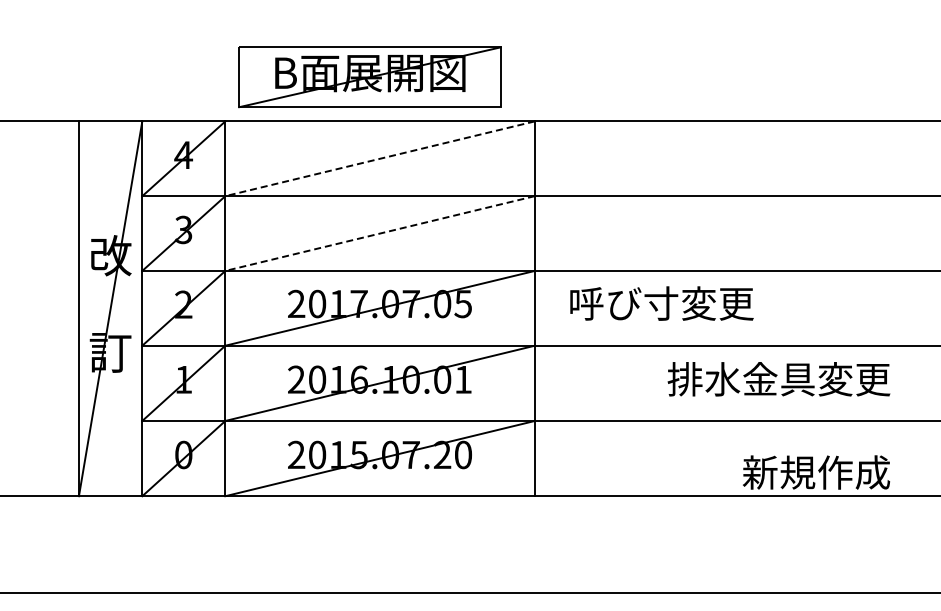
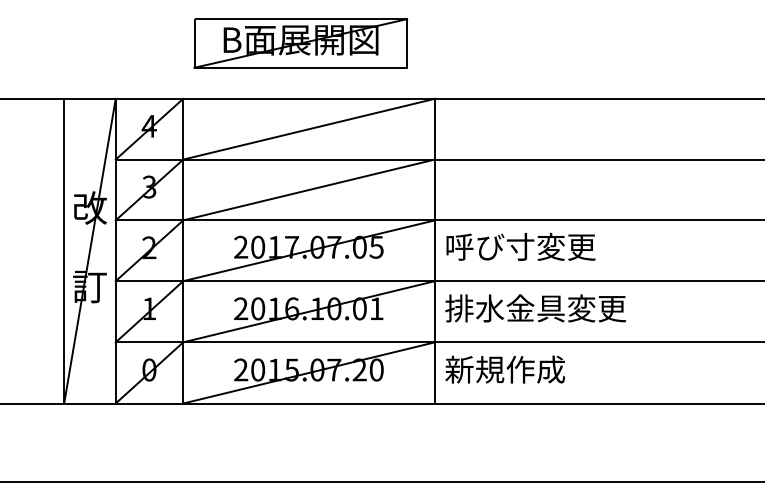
part: (369, 77) -> (300, 43), moved
line: (379, 158) -> (308, 129), dashed -> solid
line: (379, 233) -> (308, 189), dashed -> solid
text: (661, 303) -> (520, 246), moved
text: (778, 379) -> (535, 308), moved
text: (816, 472) -> (505, 369), moved

